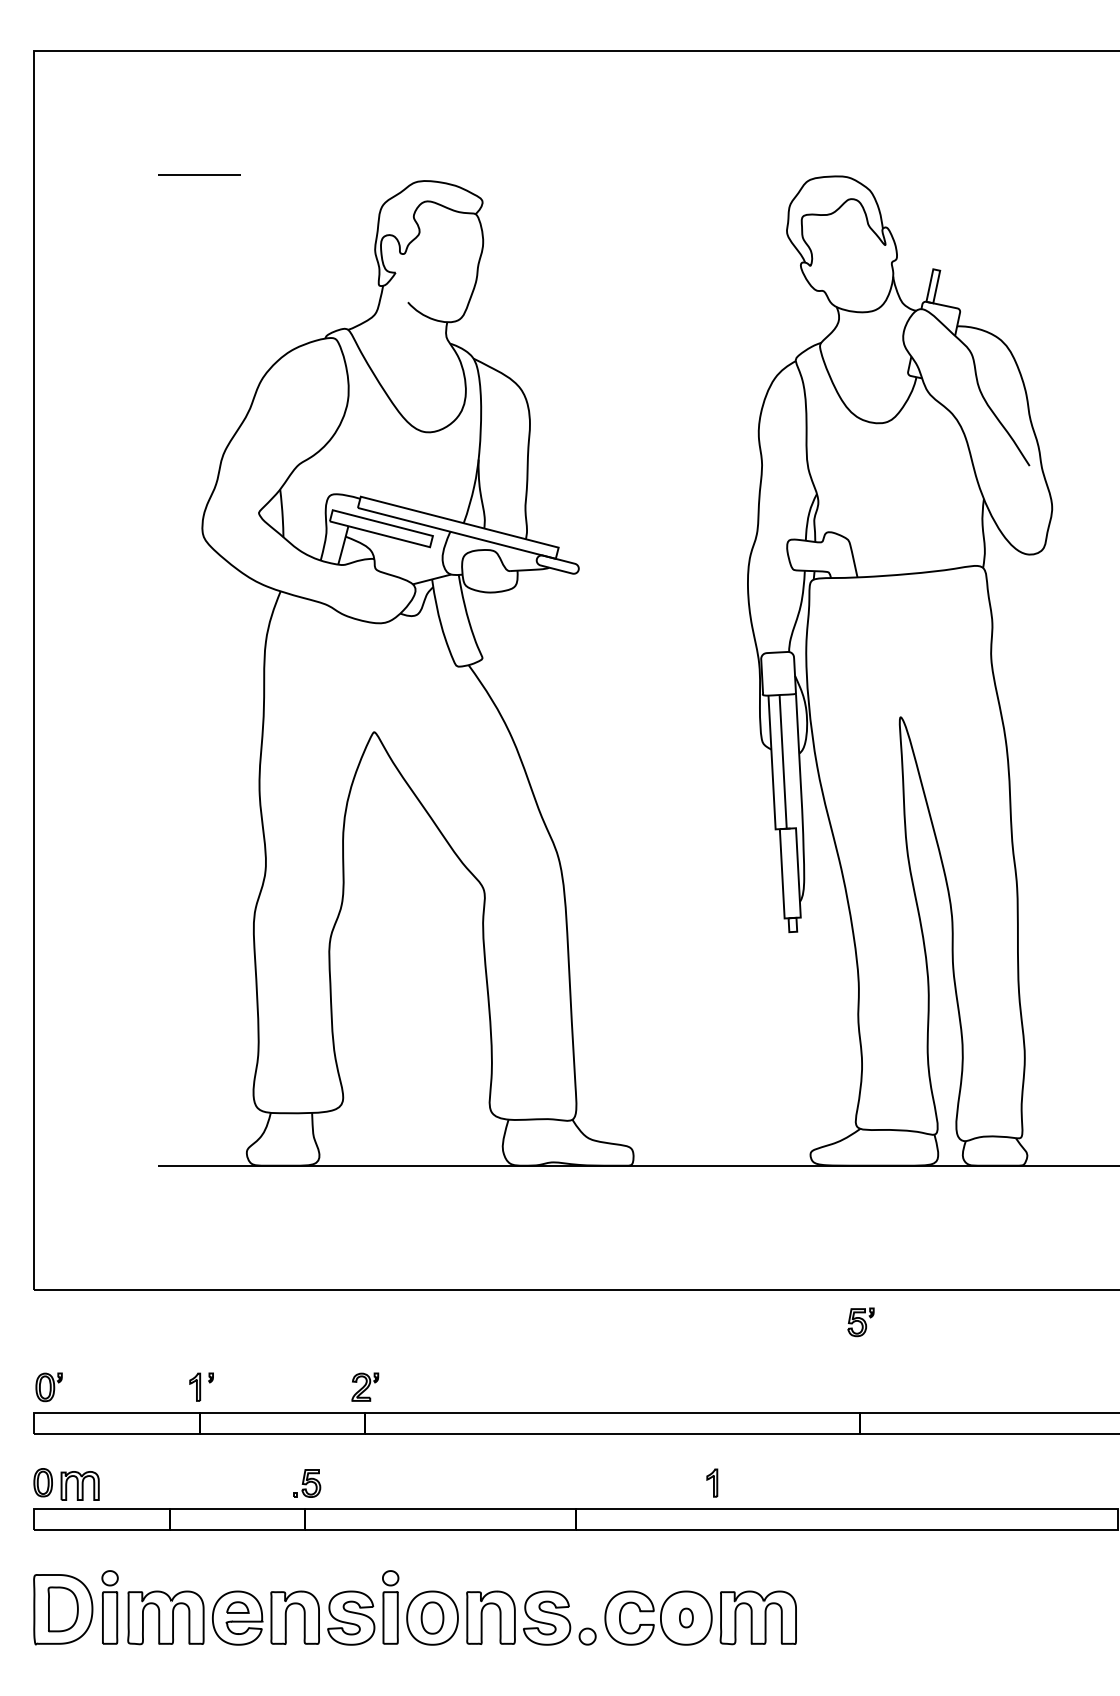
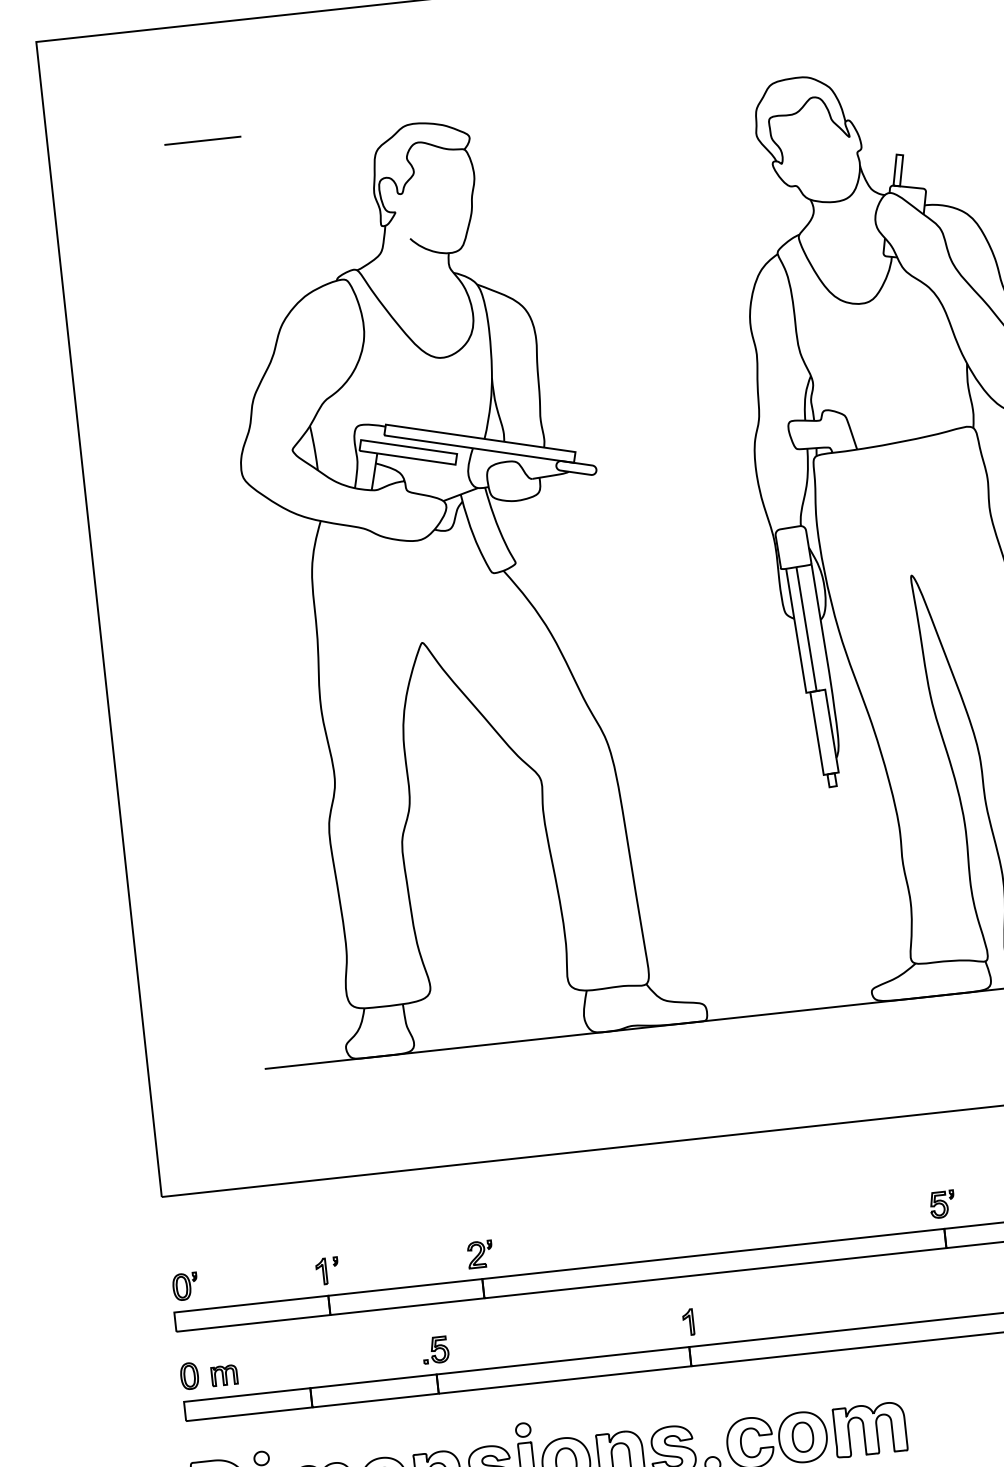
part: (860, 1322) -> (942, 1204), moved
part: (712, 1482) -> (688, 1321), moved
part: (80, 1486) -> (224, 1375), size x0.71
part: (686, 1617) -> (803, 1436), size x1.67

